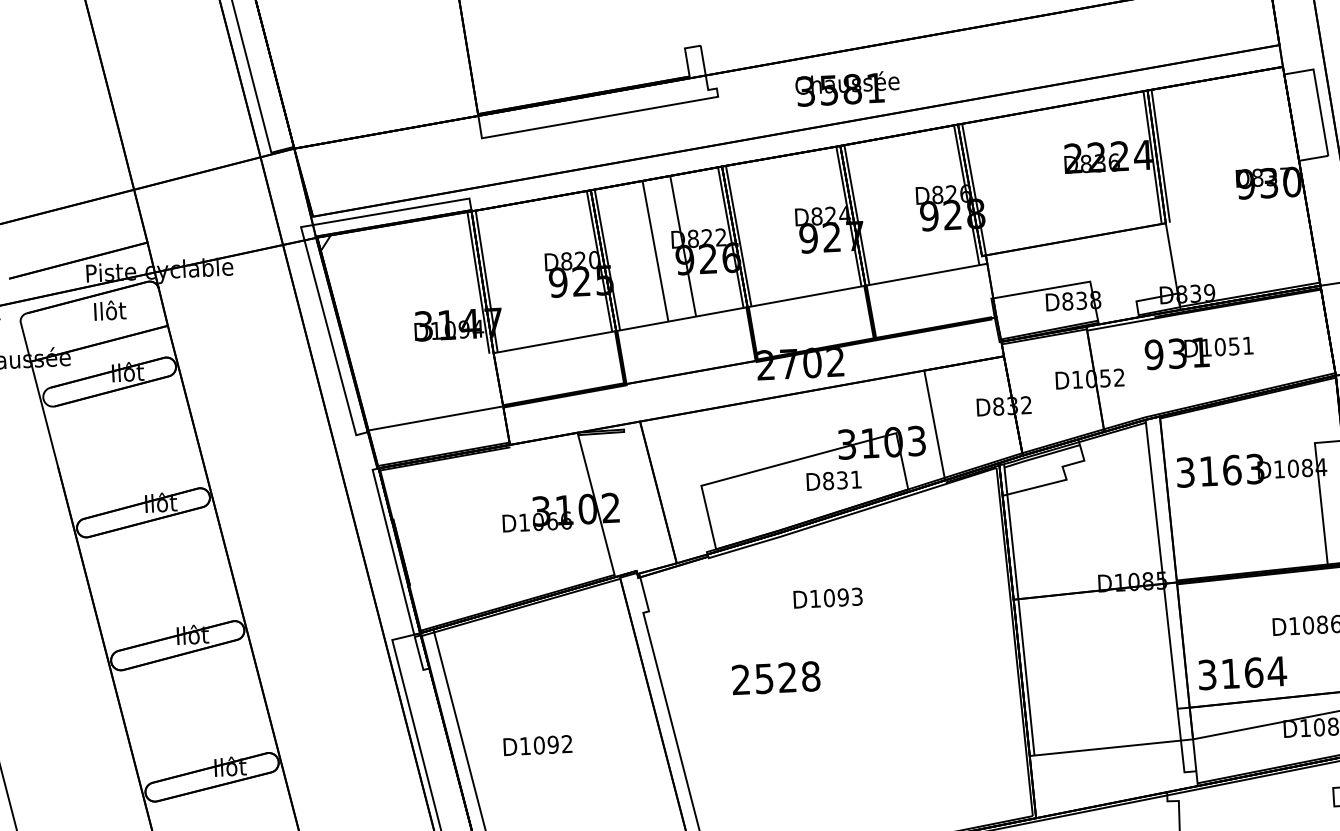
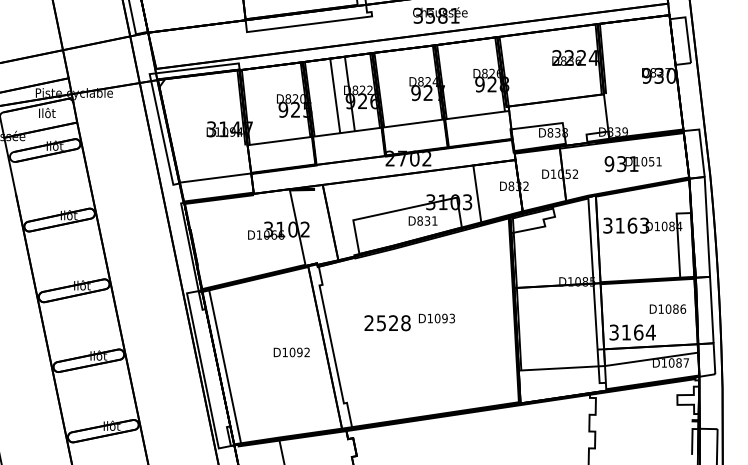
text: (1197, 353) -> (632, 164), moved
text: (827, 598) -> (436, 318), moved
text: (537, 745) -> (291, 352), moved

